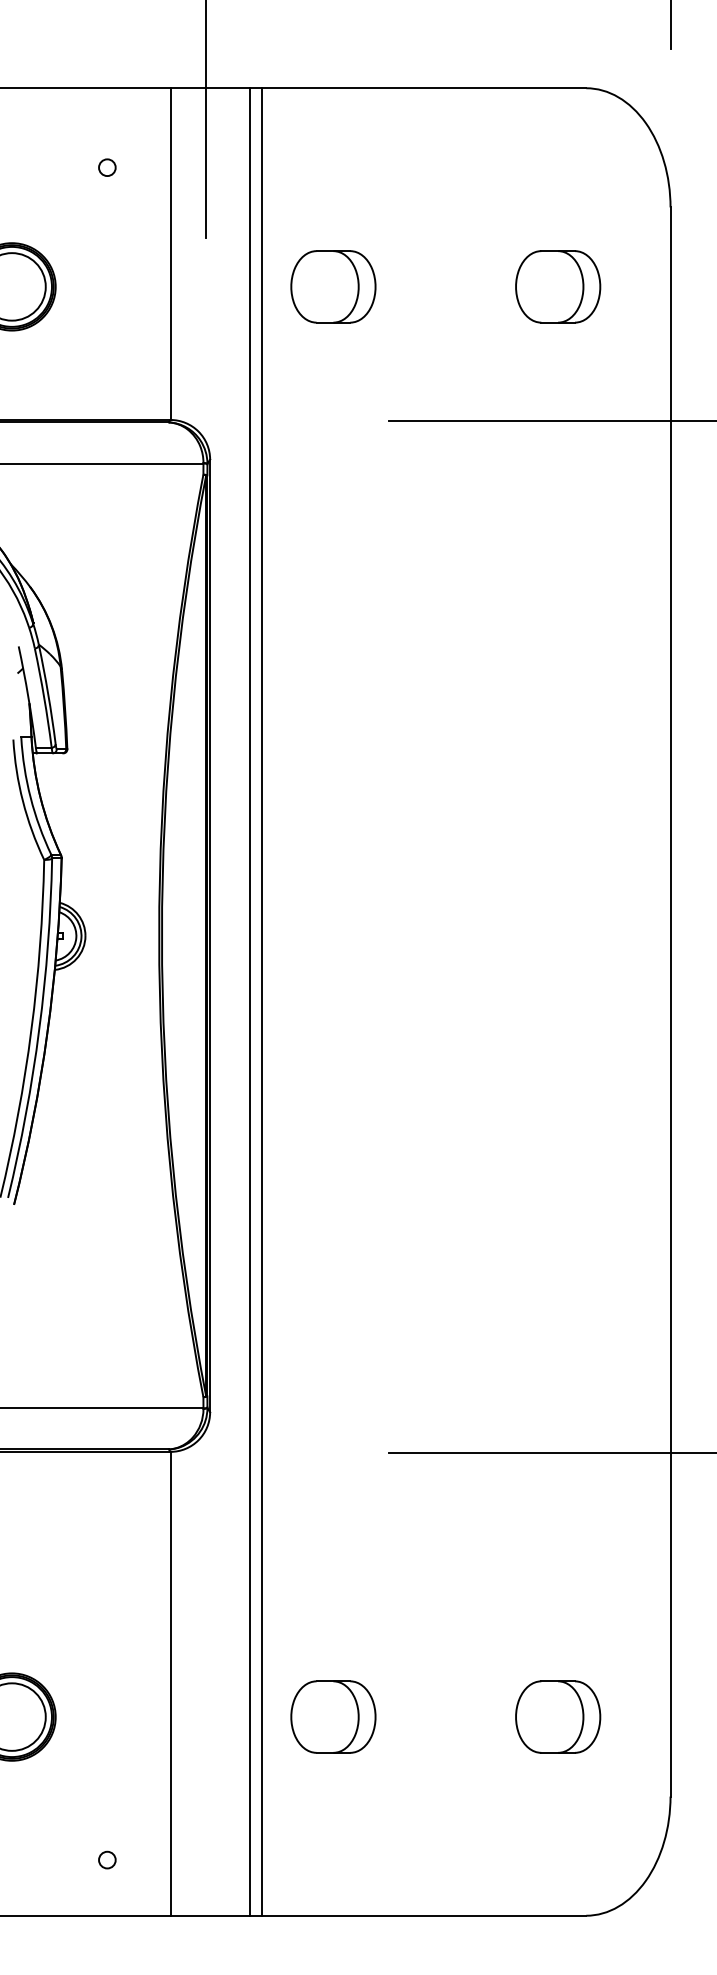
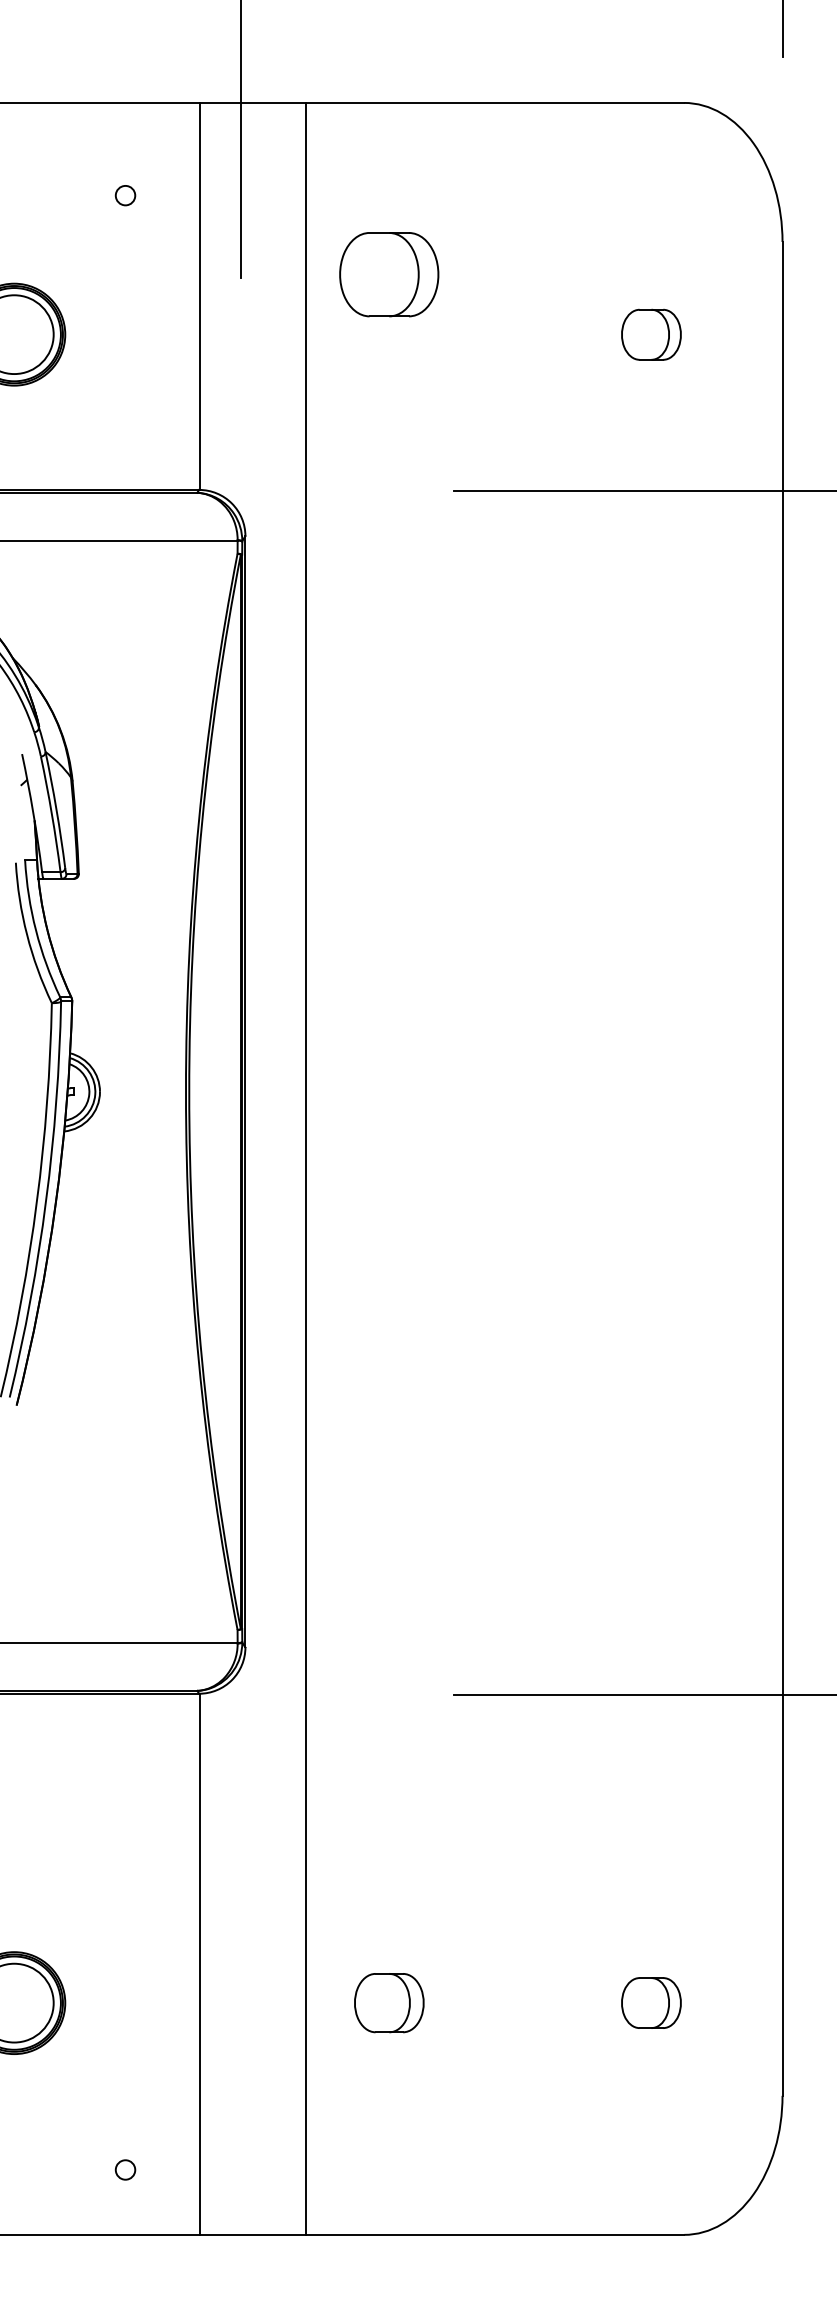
part: (333, 286) -> (389, 274), moved
part: (558, 286) -> (651, 334), size x0.6
line: (250, 1001) -> (292, 1168), removed
part: (333, 1716) -> (389, 2002), size x0.7
part: (558, 1716) -> (651, 2002), size x0.6

